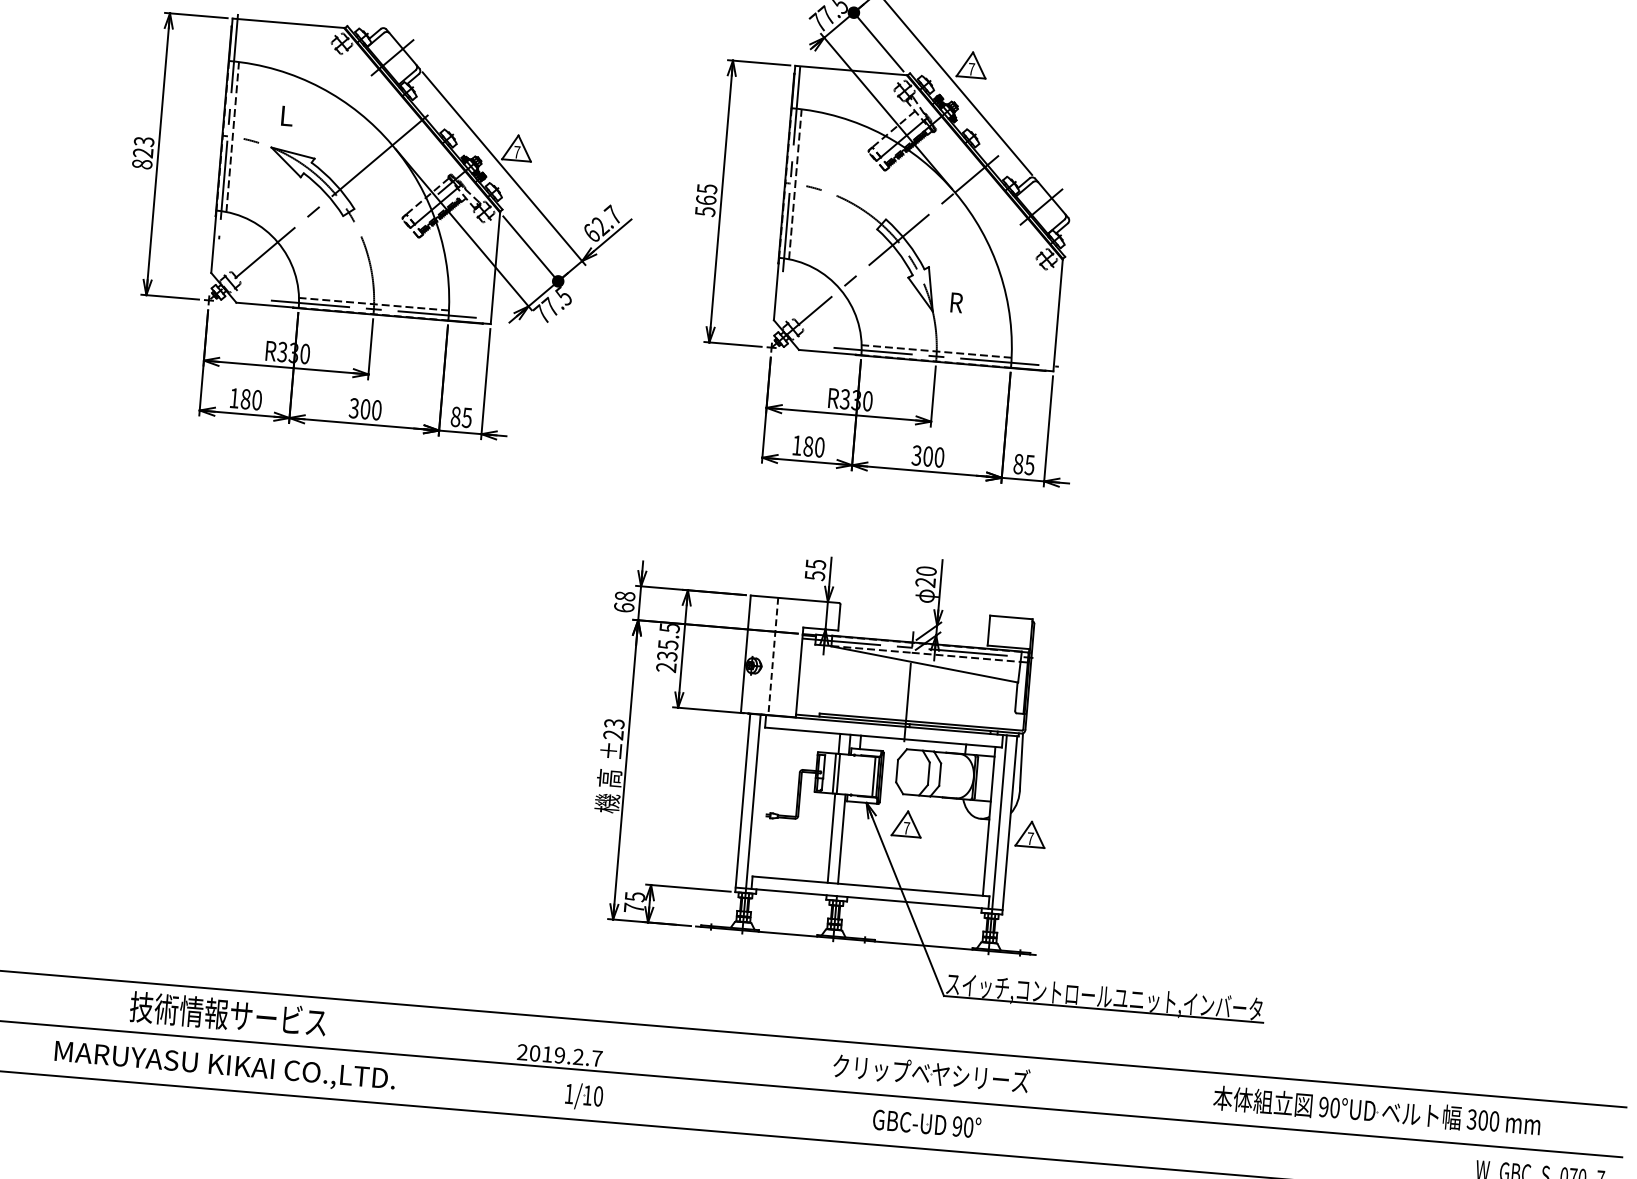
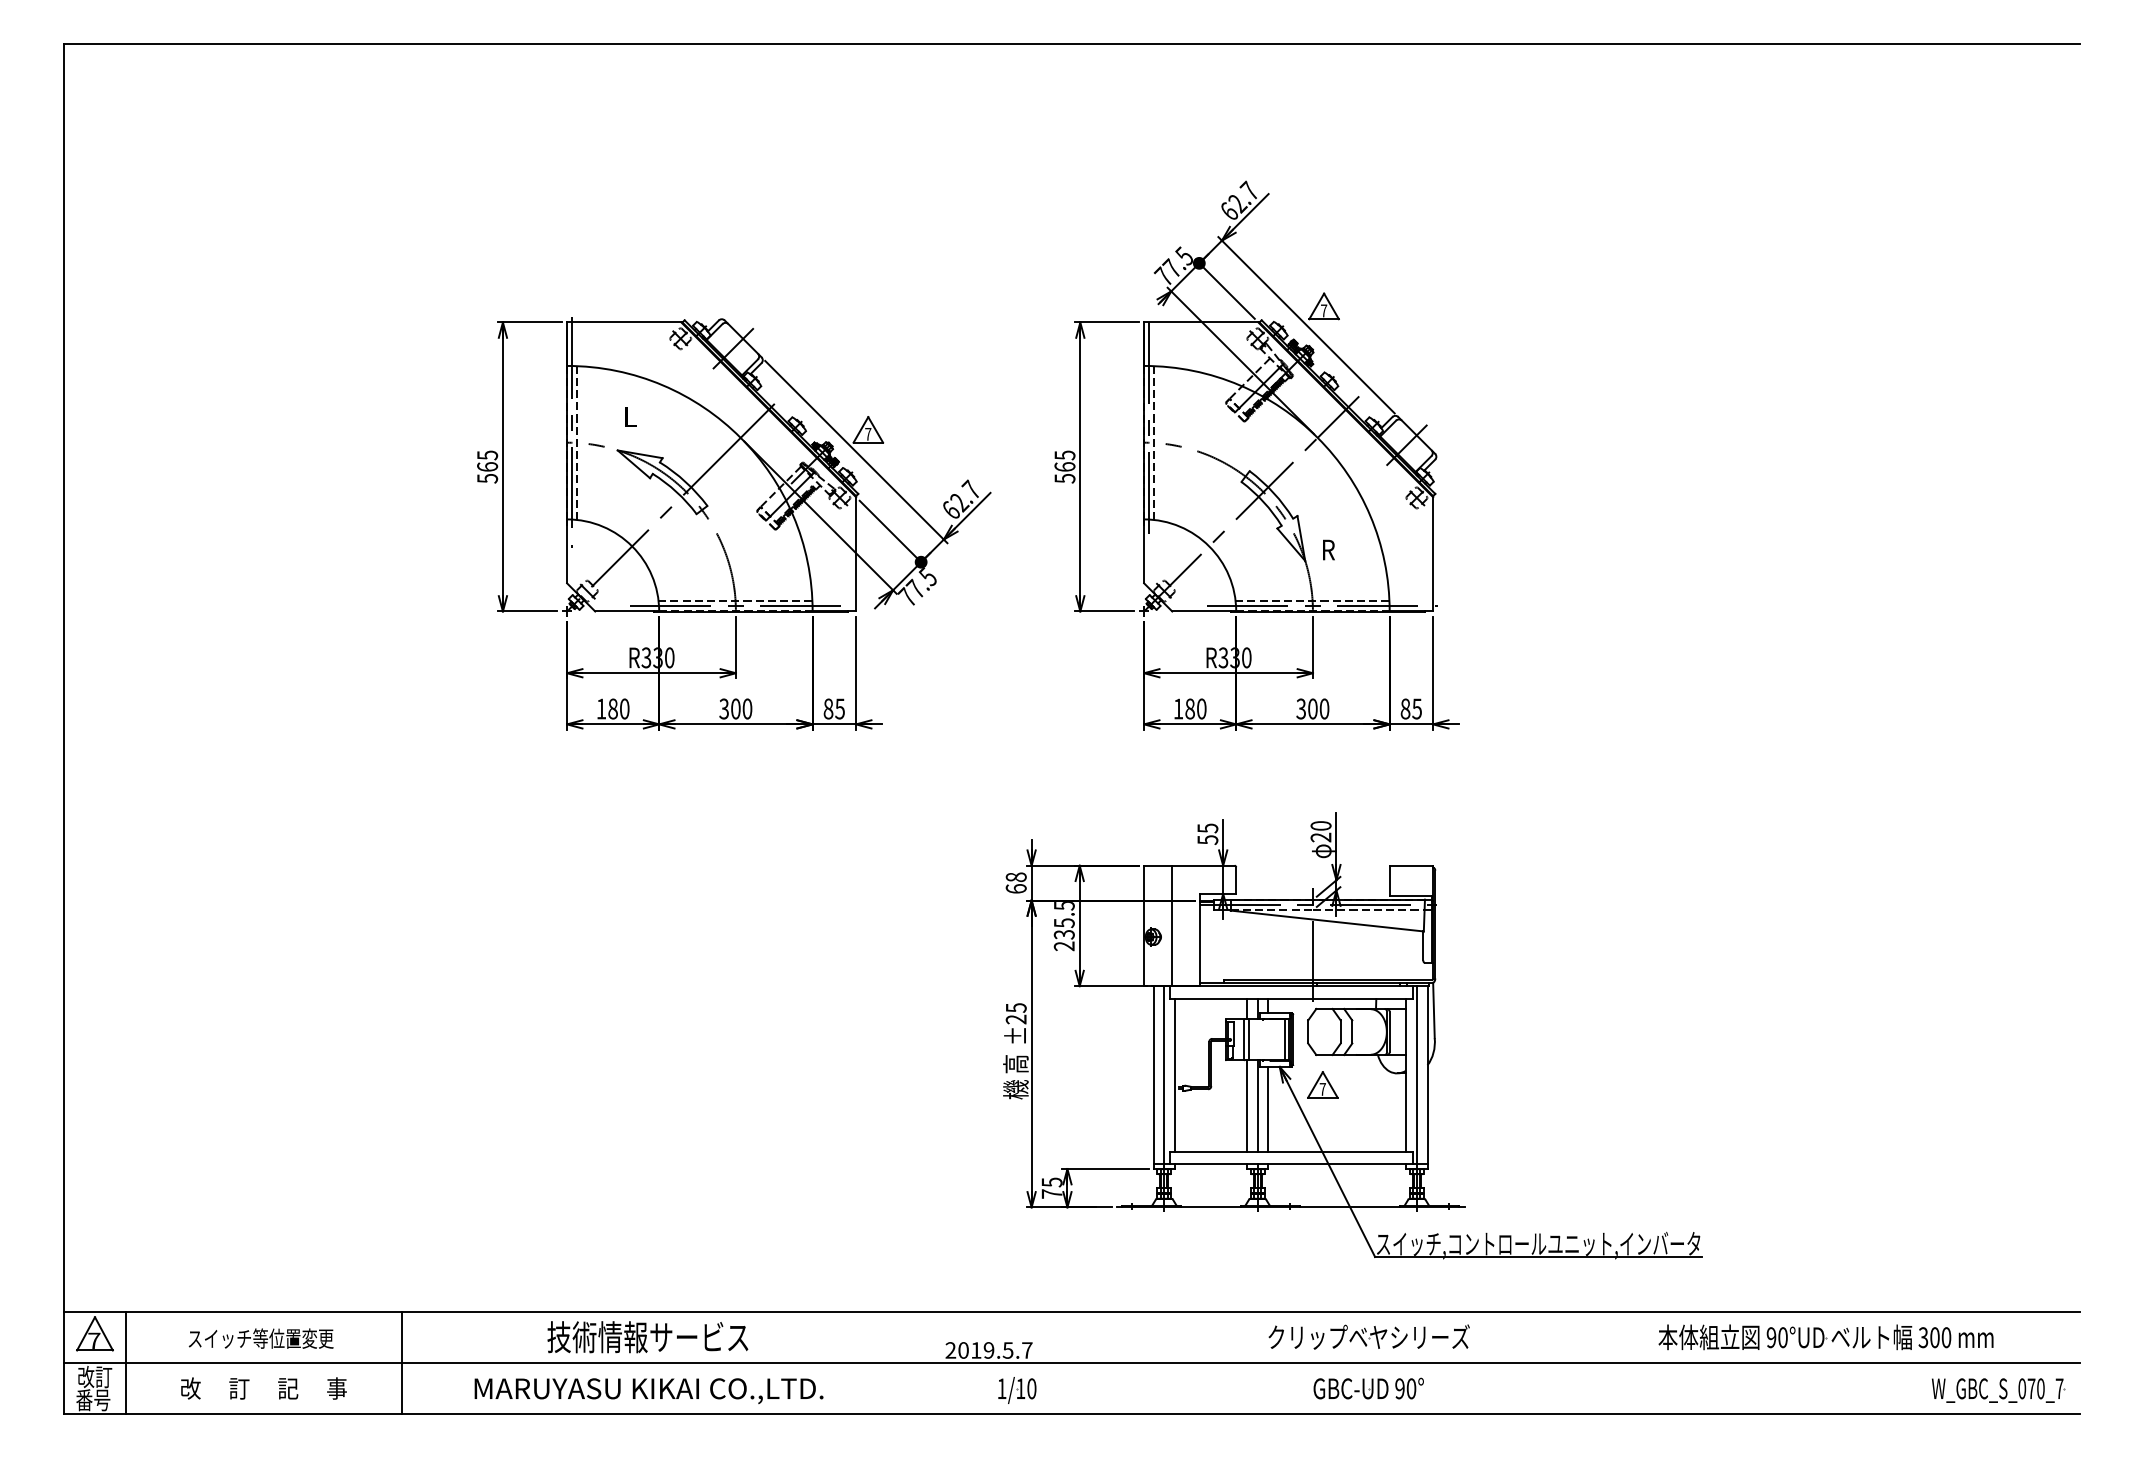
text: (143, 152) -> (487, 466), 823 -> 565
line: (773, 657) -> (1172, 926), dashed -> solid
text: (613, 723) -> (1015, 1007), ±23 -> ±25
line: (764, 801) -> (1175, 1074), added
part: (1030, 833) -> (1449, 1084), removed
line: (852, 843) -> (1268, 1109), added
text: (577, 1057) -> (1007, 1350), 2019.2.7 -> 2019.5.7

